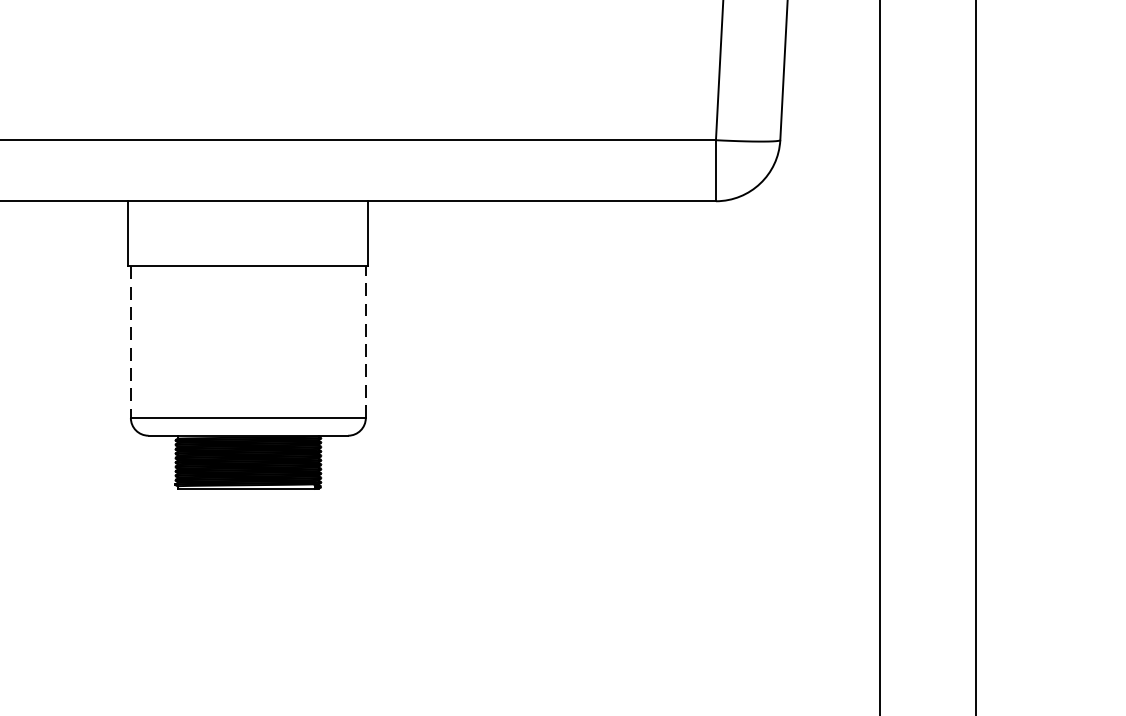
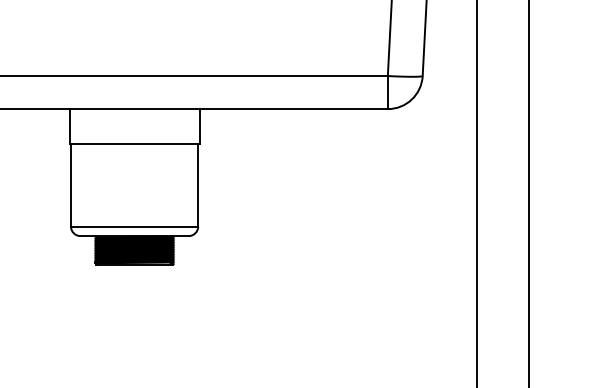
line: (366, 340) -> (198, 184), dashed -> solid
line: (129, 342) -> (70, 185), dashed -> solid

